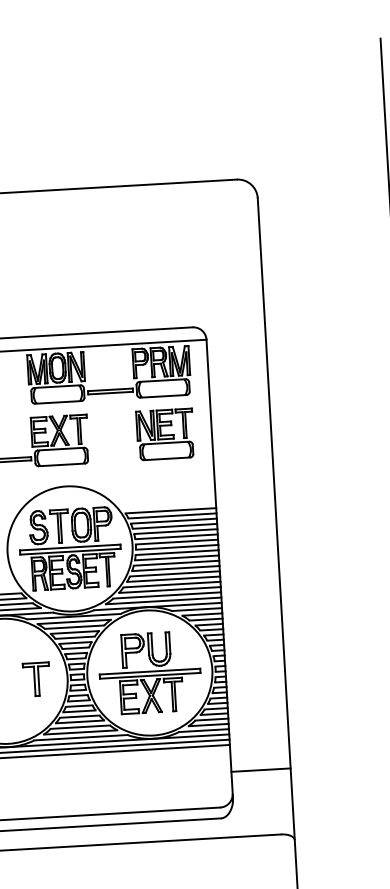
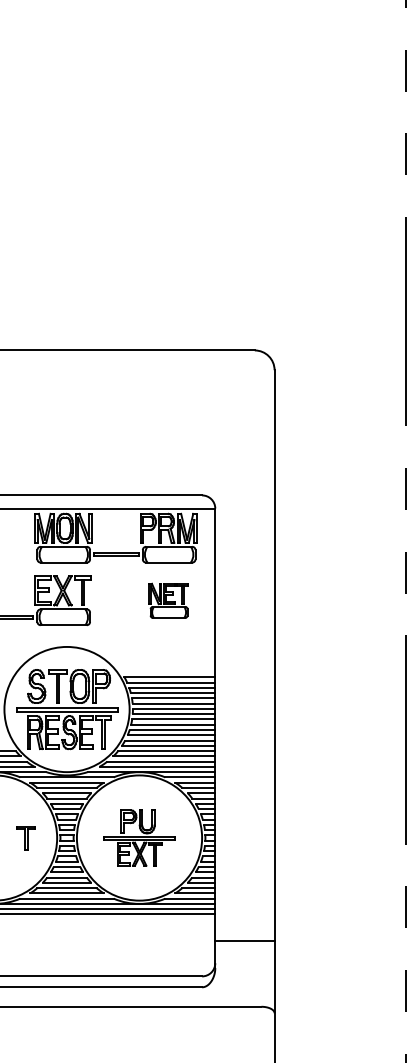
part: (165, 434) -> (168, 600), size x0.7
part: (149, 672) -> (139, 837), size x0.7
part: (36, 680) -> (25, 838), size x0.7

